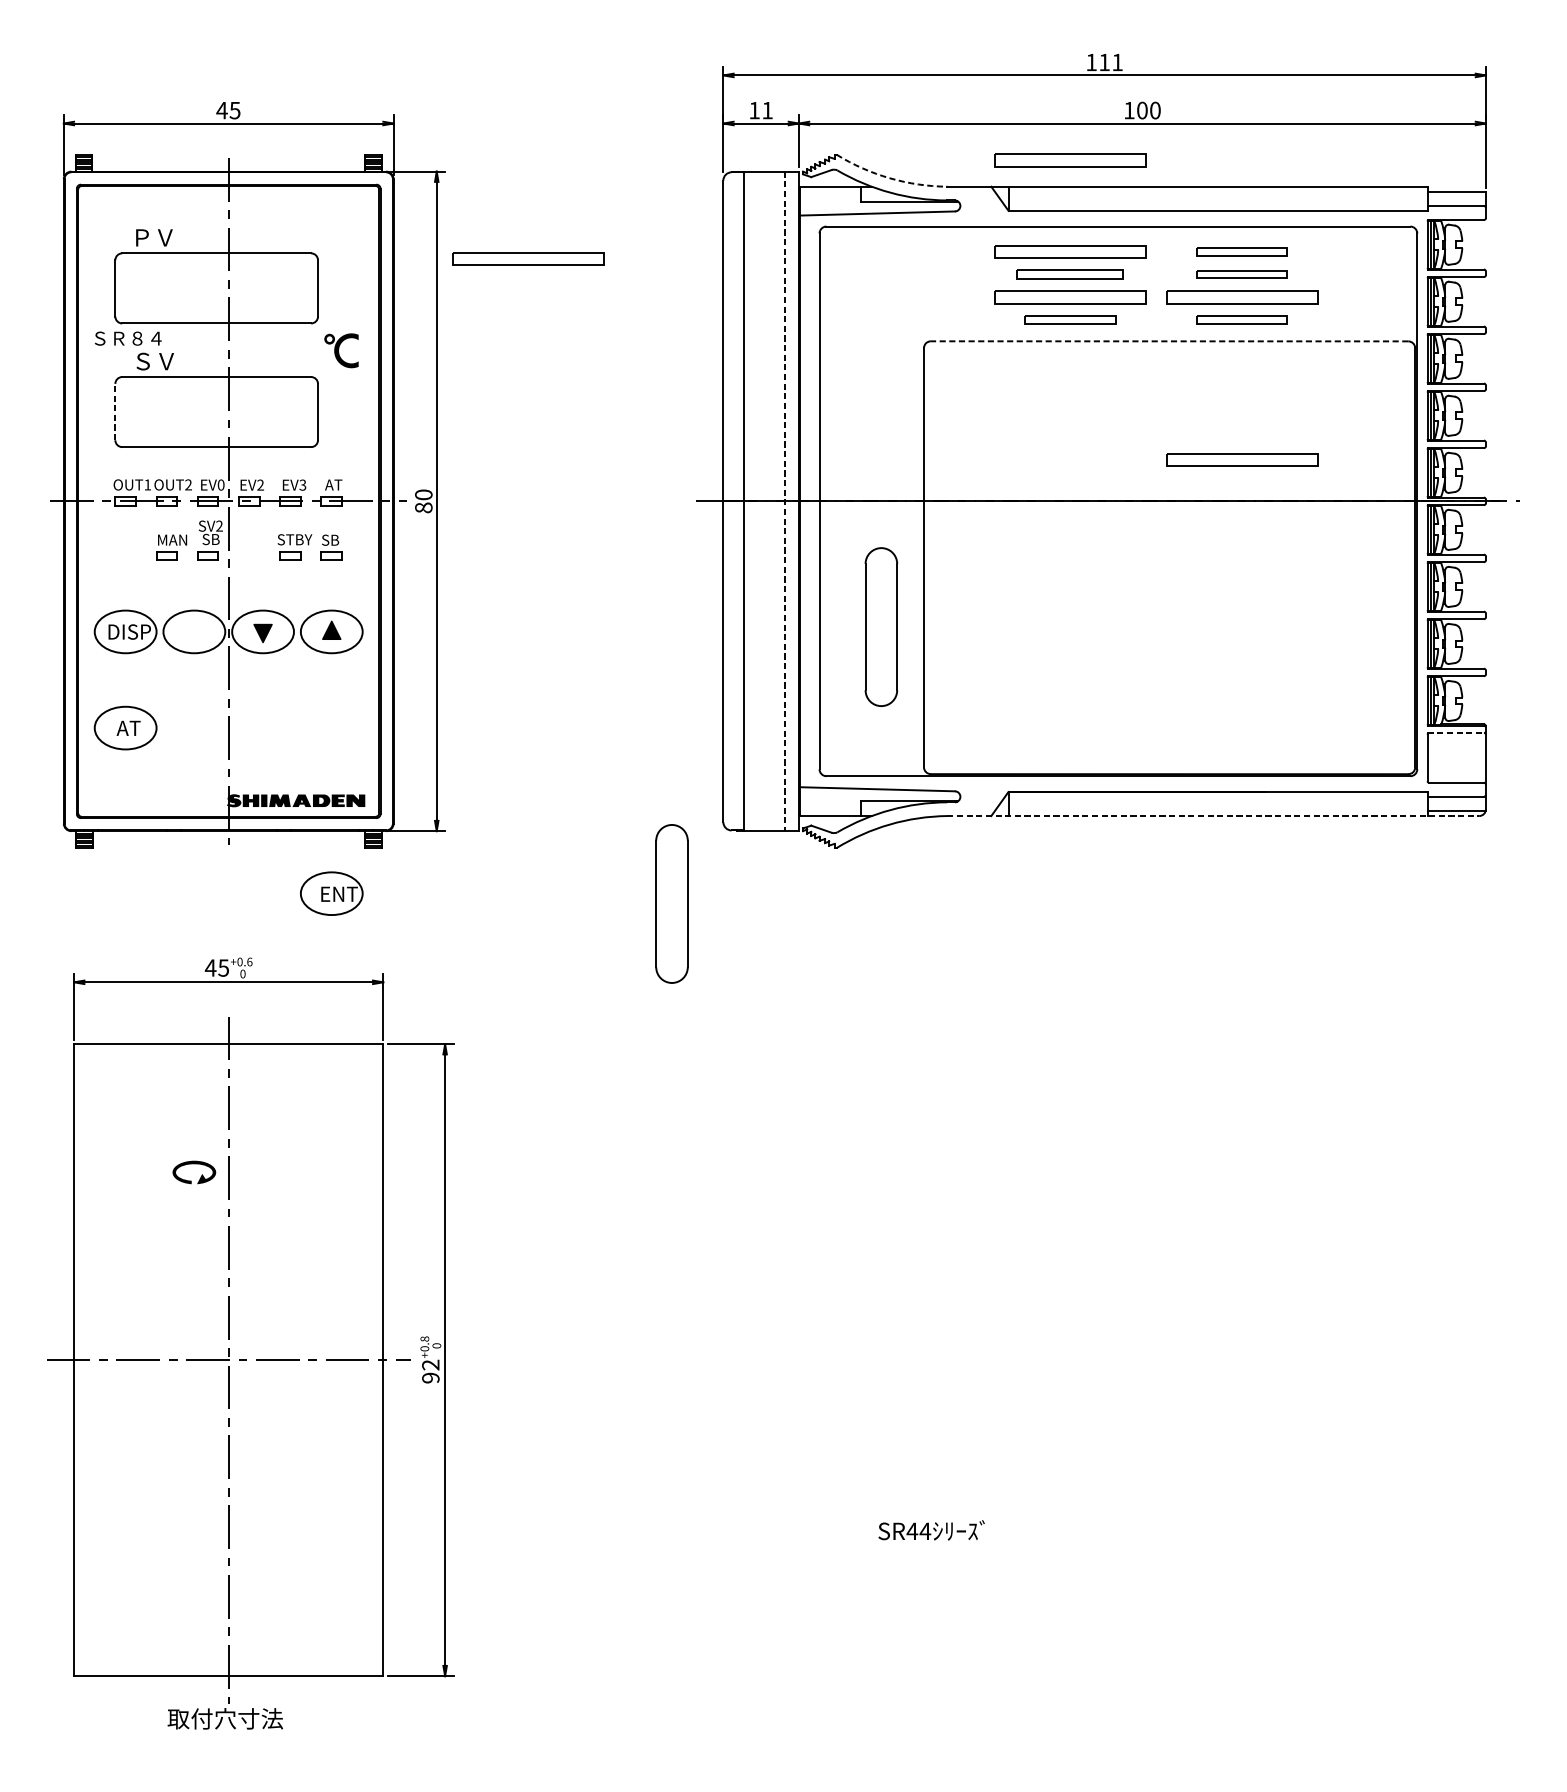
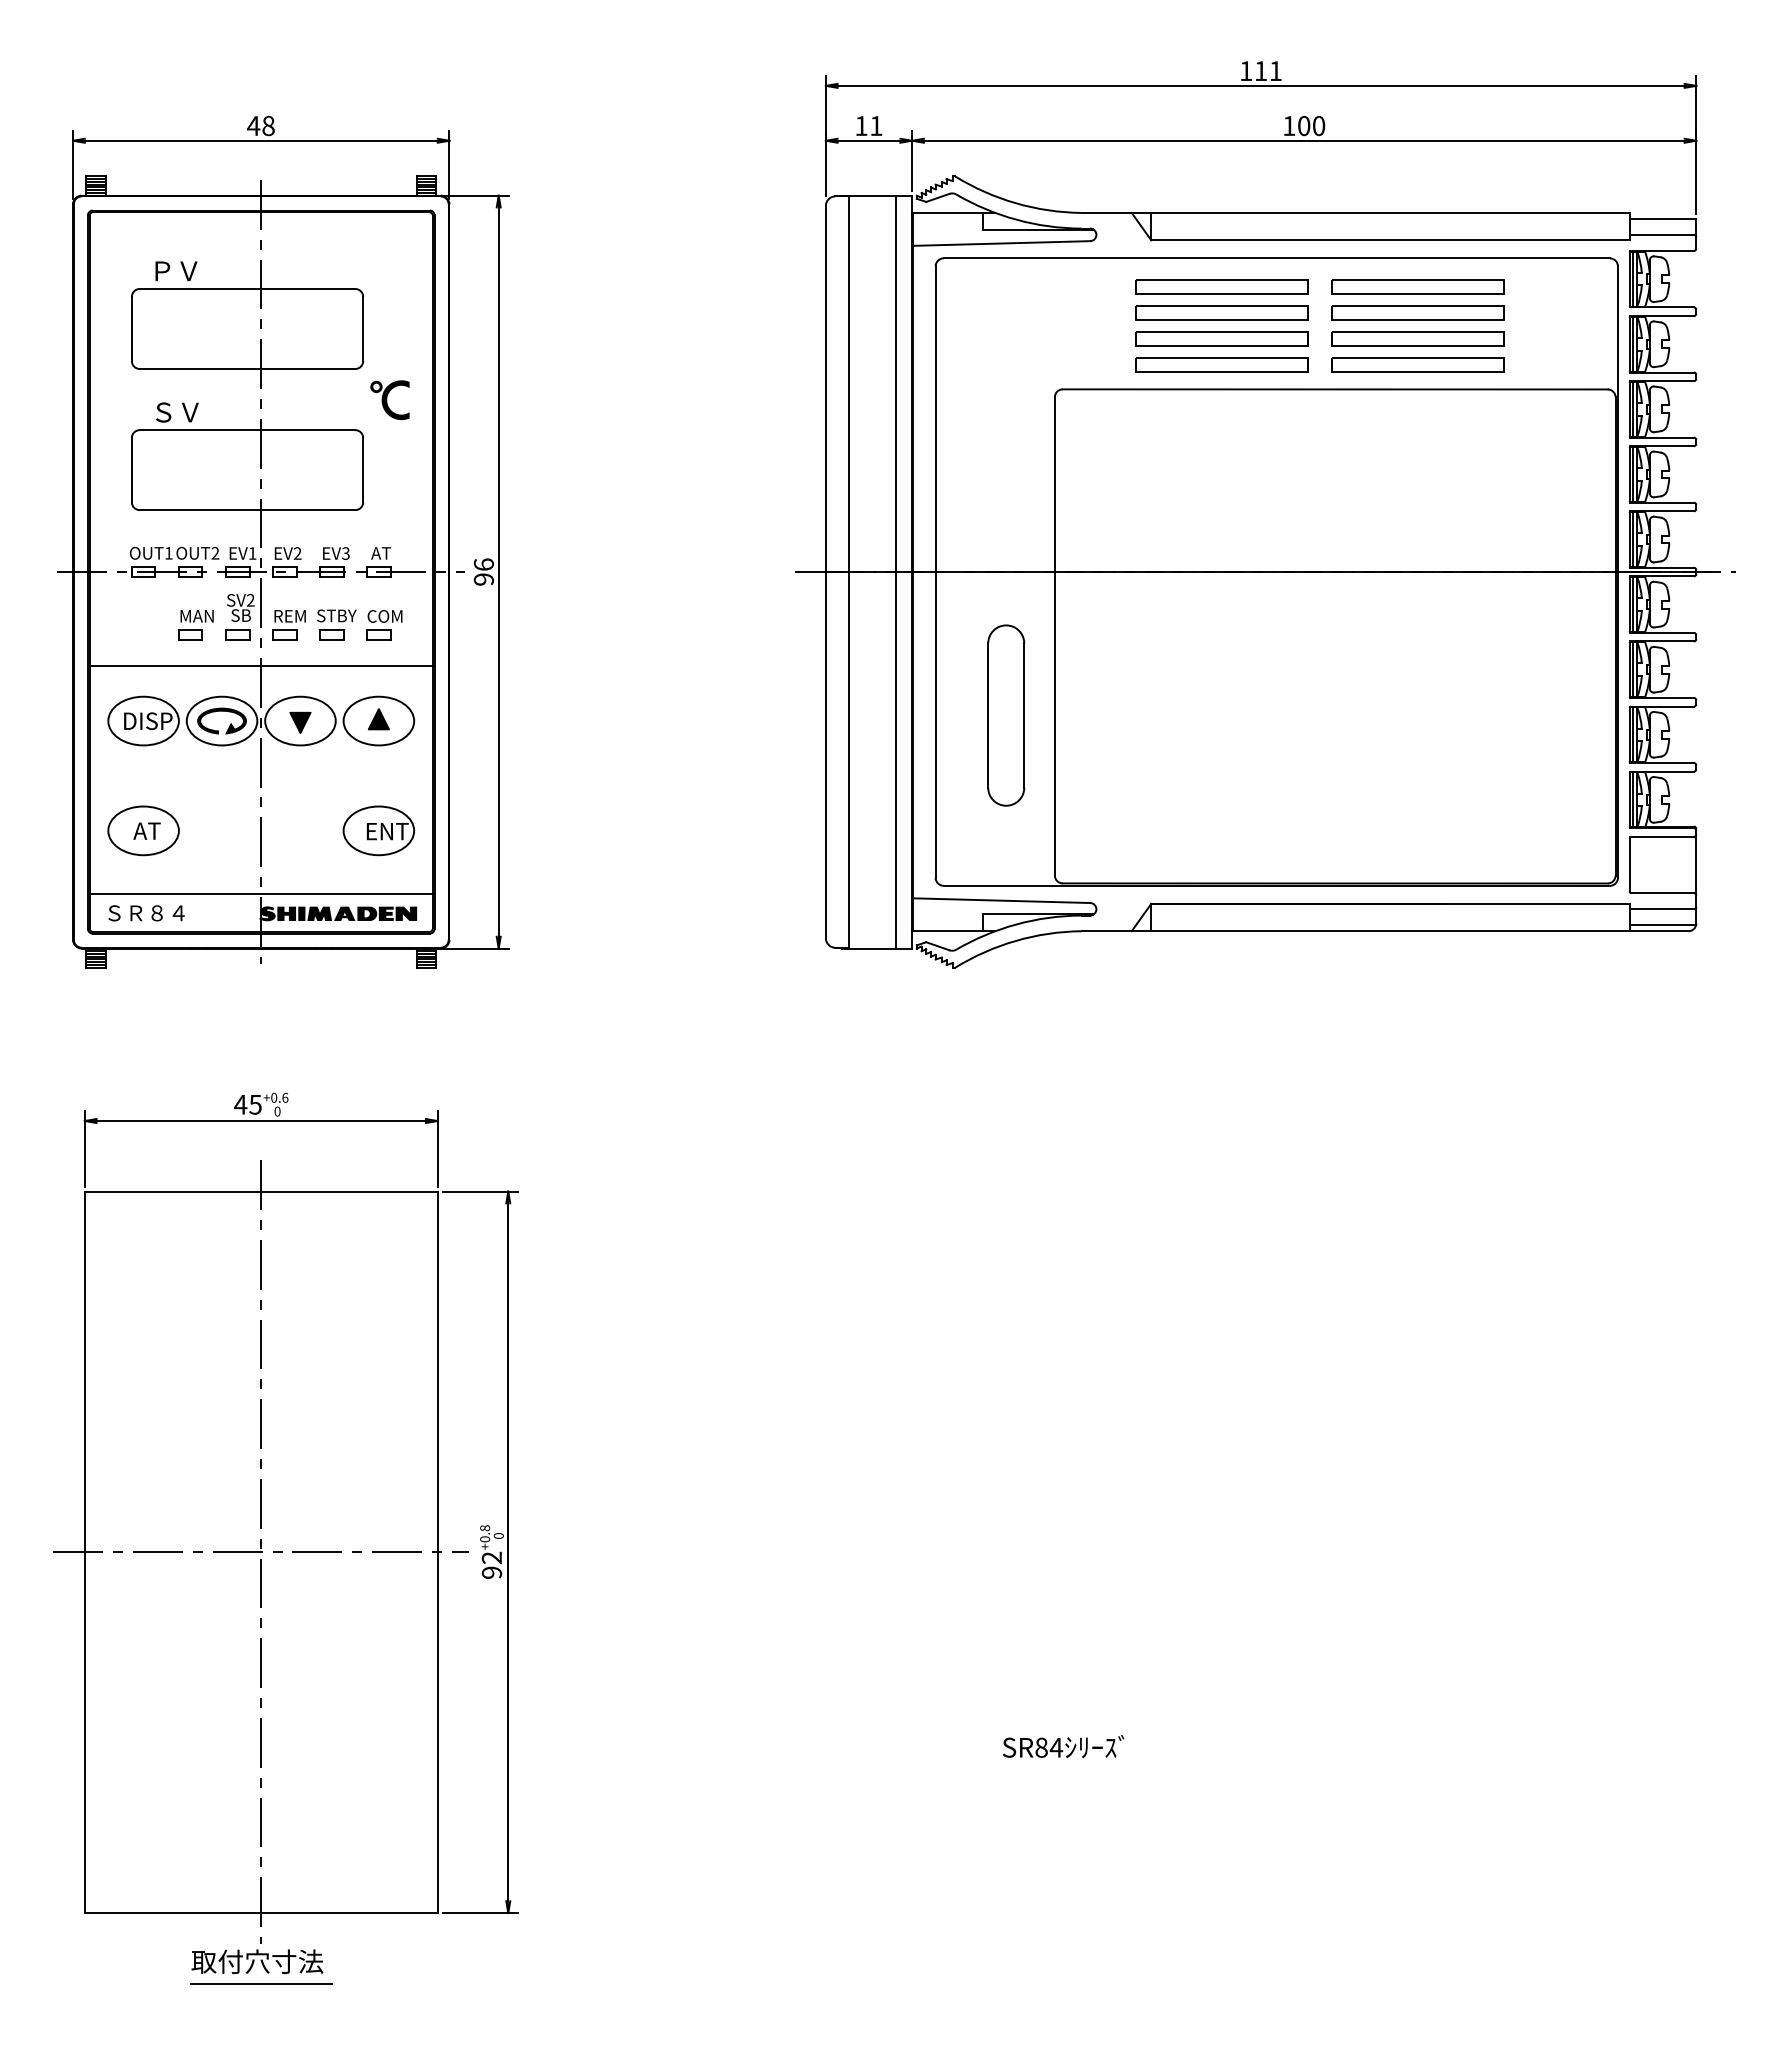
text: (235, 110) -> (268, 125), 45 -> 48
part: (1069, 160) -> (1221, 182), removed
arc: (889, 178) -> (1015, 203), dashed -> solid
part: (1241, 251) -> (1417, 286), size x1.67
part: (528, 258) -> (603, 294), removed
part: (1069, 273) -> (1221, 312), size x1.43
part: (1241, 273) -> (1417, 312), size x1.67
part: (1069, 319) -> (1221, 364), size x1.67
part: (1241, 319) -> (1417, 364), size x1.67
text: (128, 338) -> (146, 913), moved
line: (1169, 341) -> (1335, 389), dashed -> solid
line: (115, 411) -> (131, 469), dashed -> solid
part: (1241, 459) -> (1417, 524), removed
text: (221, 485) -> (252, 553), EV0 -> EV1
text: (423, 500) -> (483, 571), 80 -> 96
line: (785, 501) -> (896, 572), dashed -> solid
text: (336, 540) -> (384, 616), SB -> COM
part: (252, 548) -> (288, 625), added
line: (228, 584) -> (261, 666), added
line: (1456, 733) -> (1662, 836), dashed -> solid
line: (228, 782) -> (261, 893), added
line: (1213, 816) -> (1385, 931), dashed -> solid
part: (331, 893) -> (378, 830), moved
part: (672, 903) -> (767, 1031), removed
part: (193, 1164) -> (221, 711), moved
text: (912, 1531) -> (1041, 1747), SR44 -> SR84
line: (228, 1737) -> (260, 1983), added

